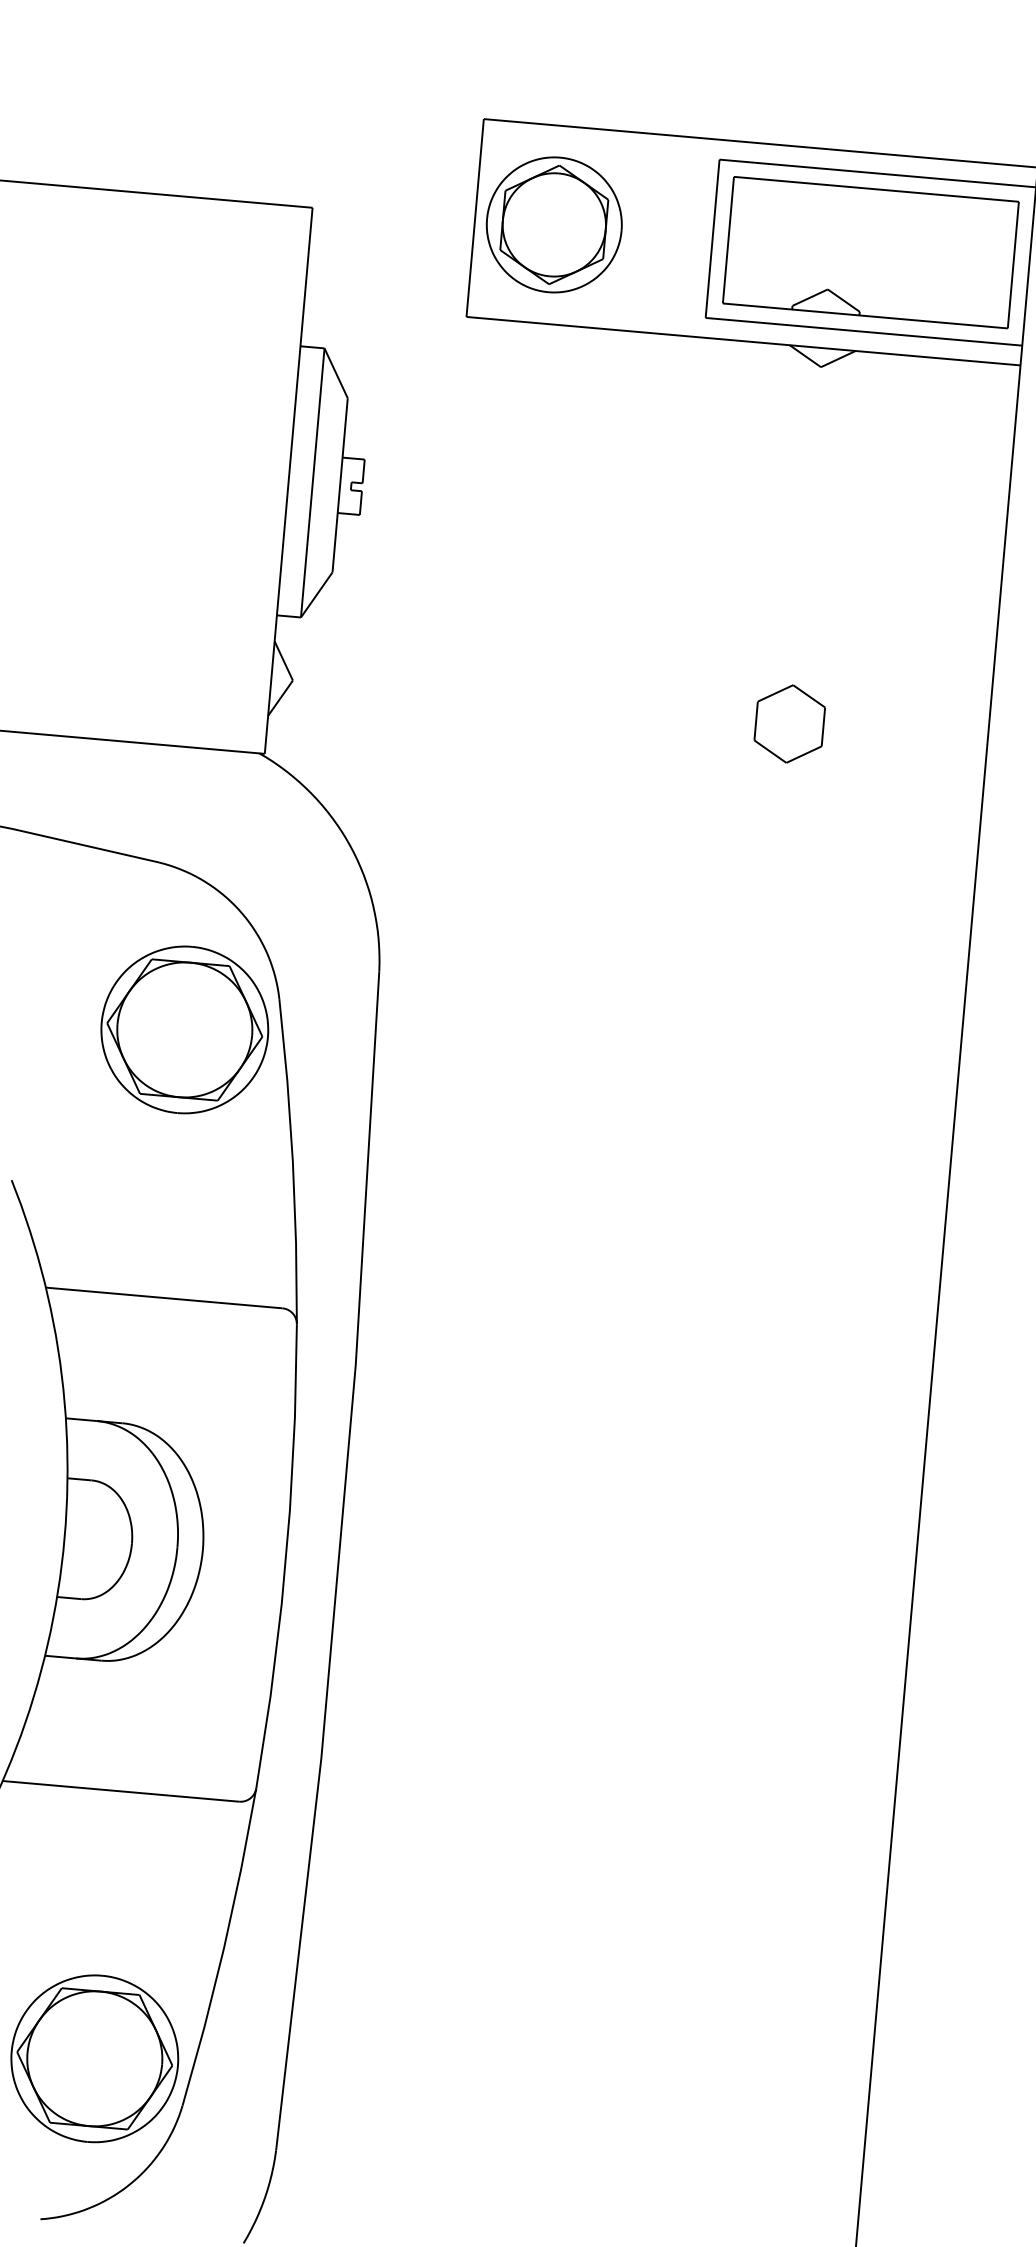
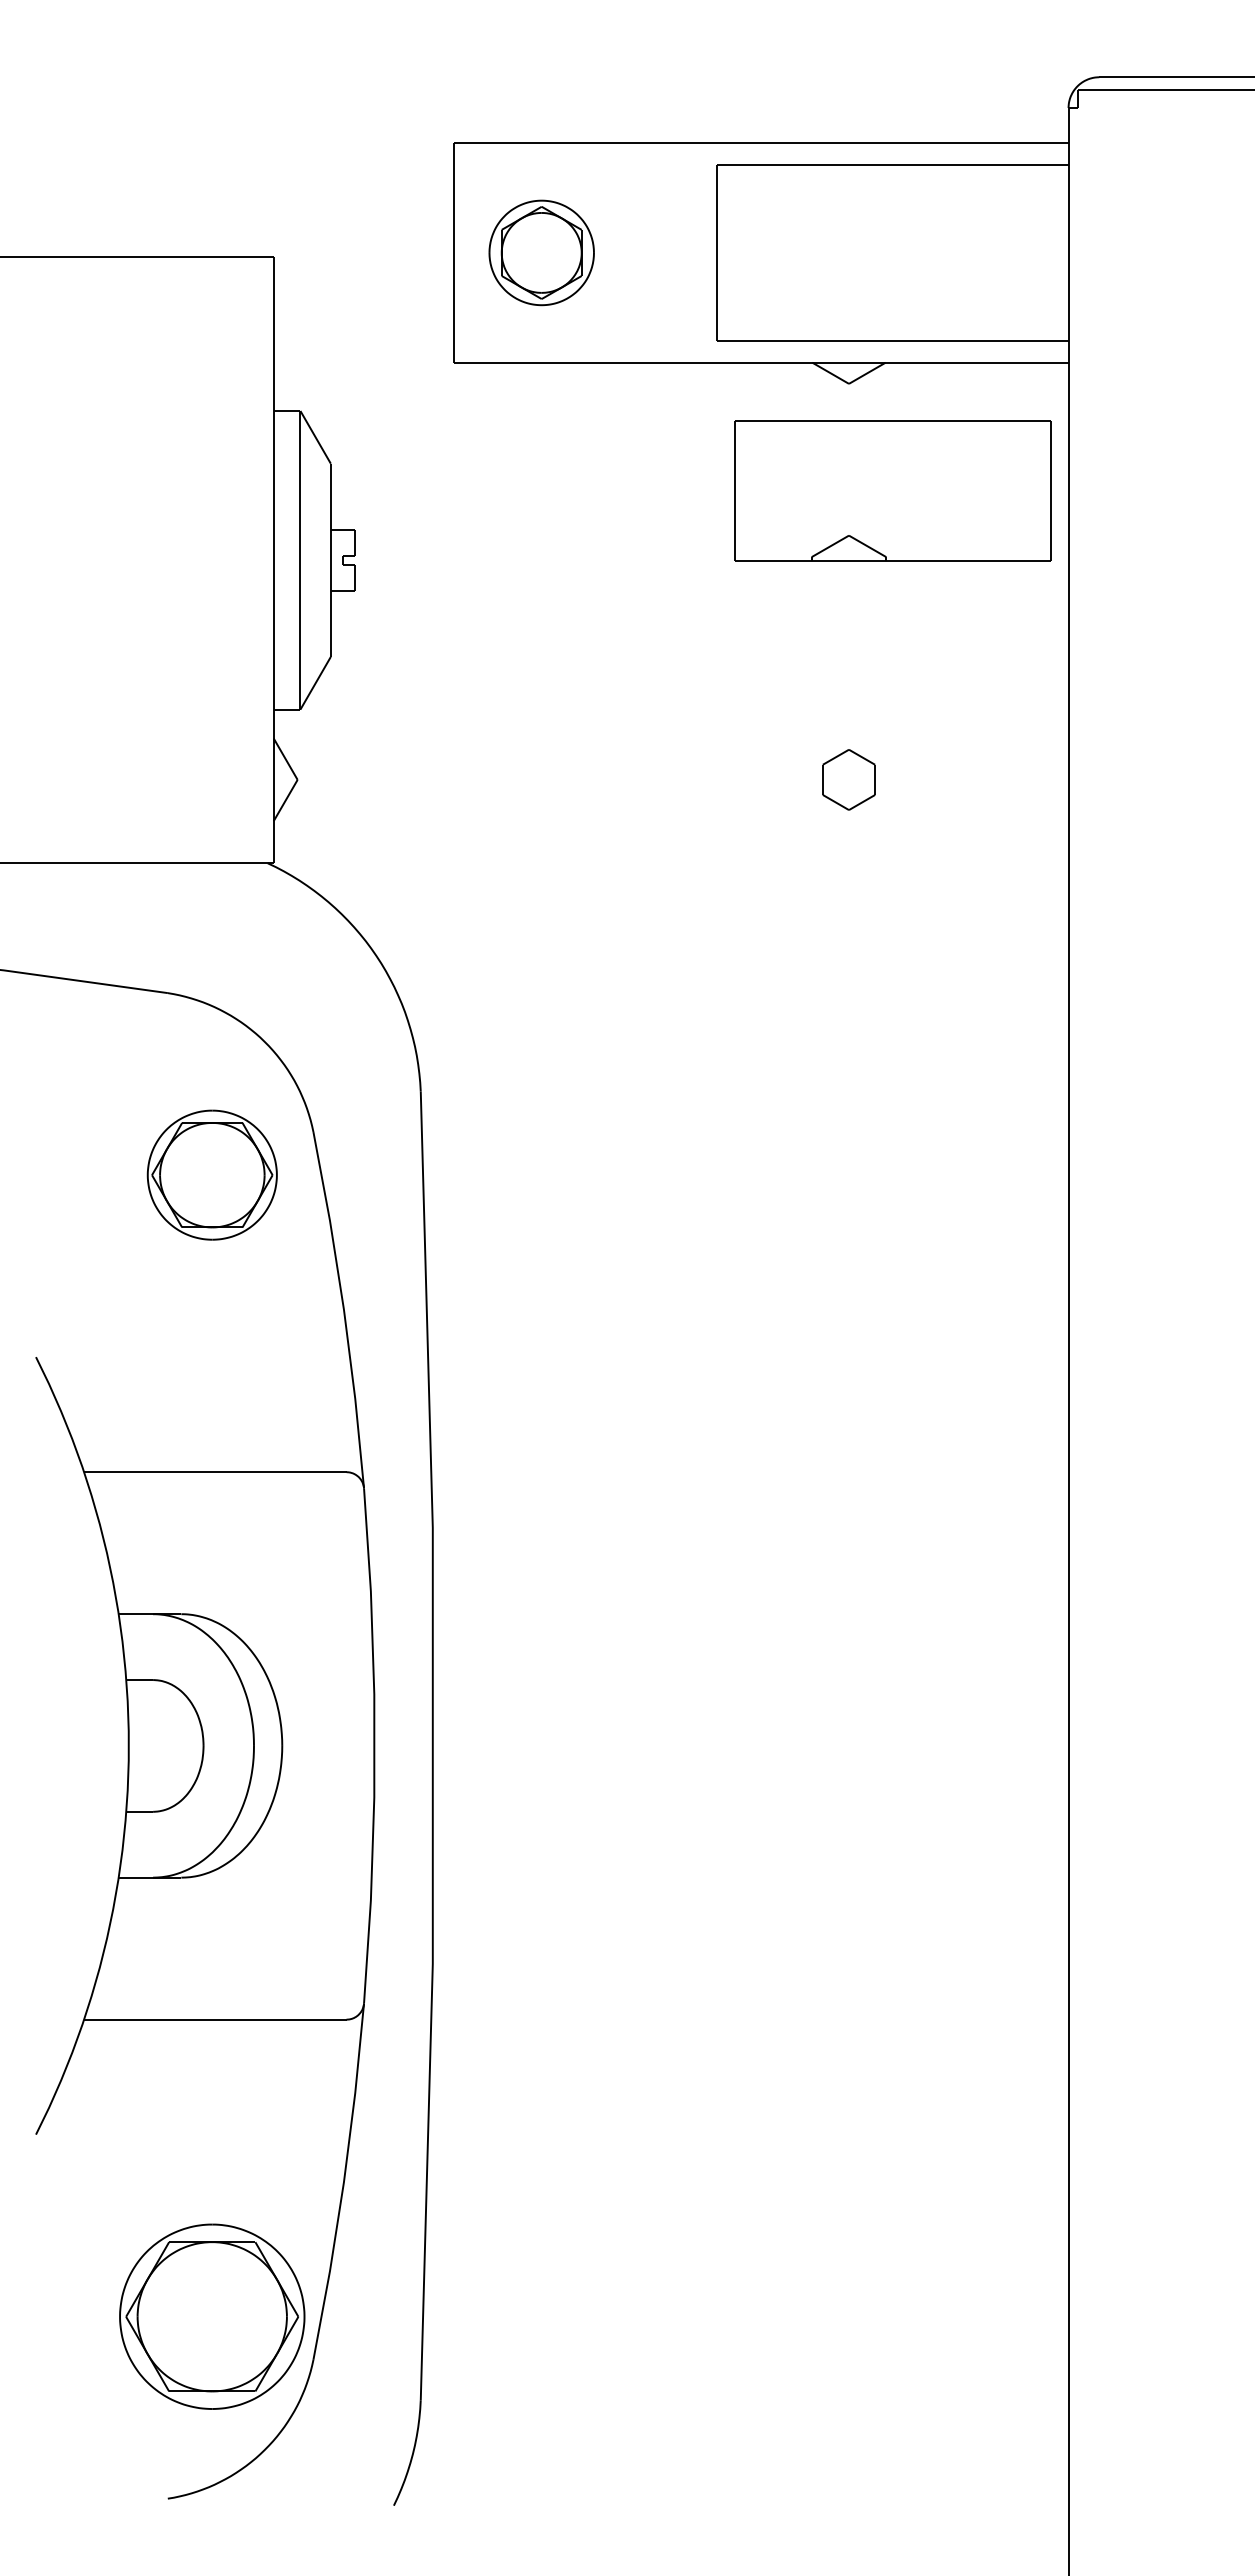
part: (554, 224) -> (541, 252), size x0.7
part: (870, 252) -> (892, 490), moved
part: (789, 723) -> (848, 779), size x0.7
part: (184, 1030) -> (212, 1175), size x0.7

